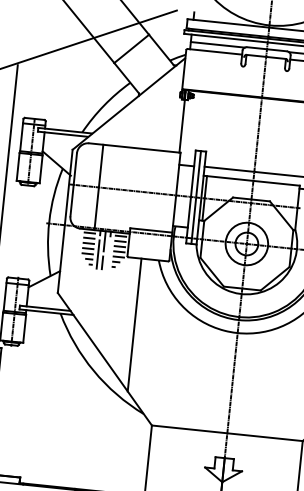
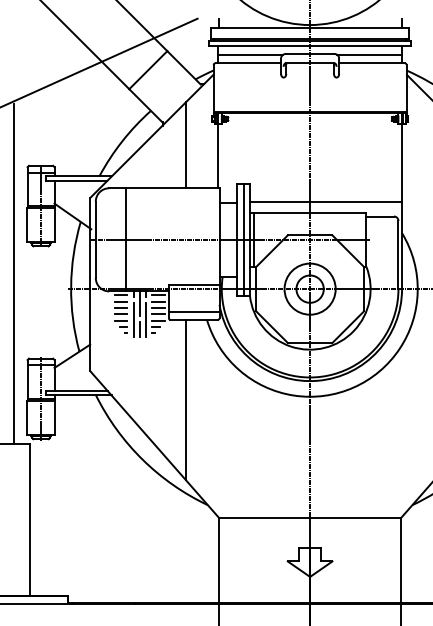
line: (156, 114) -> (185, 145), added
line: (148, 253) -> (193, 312), added
line: (108, 255) -> (146, 320), added

